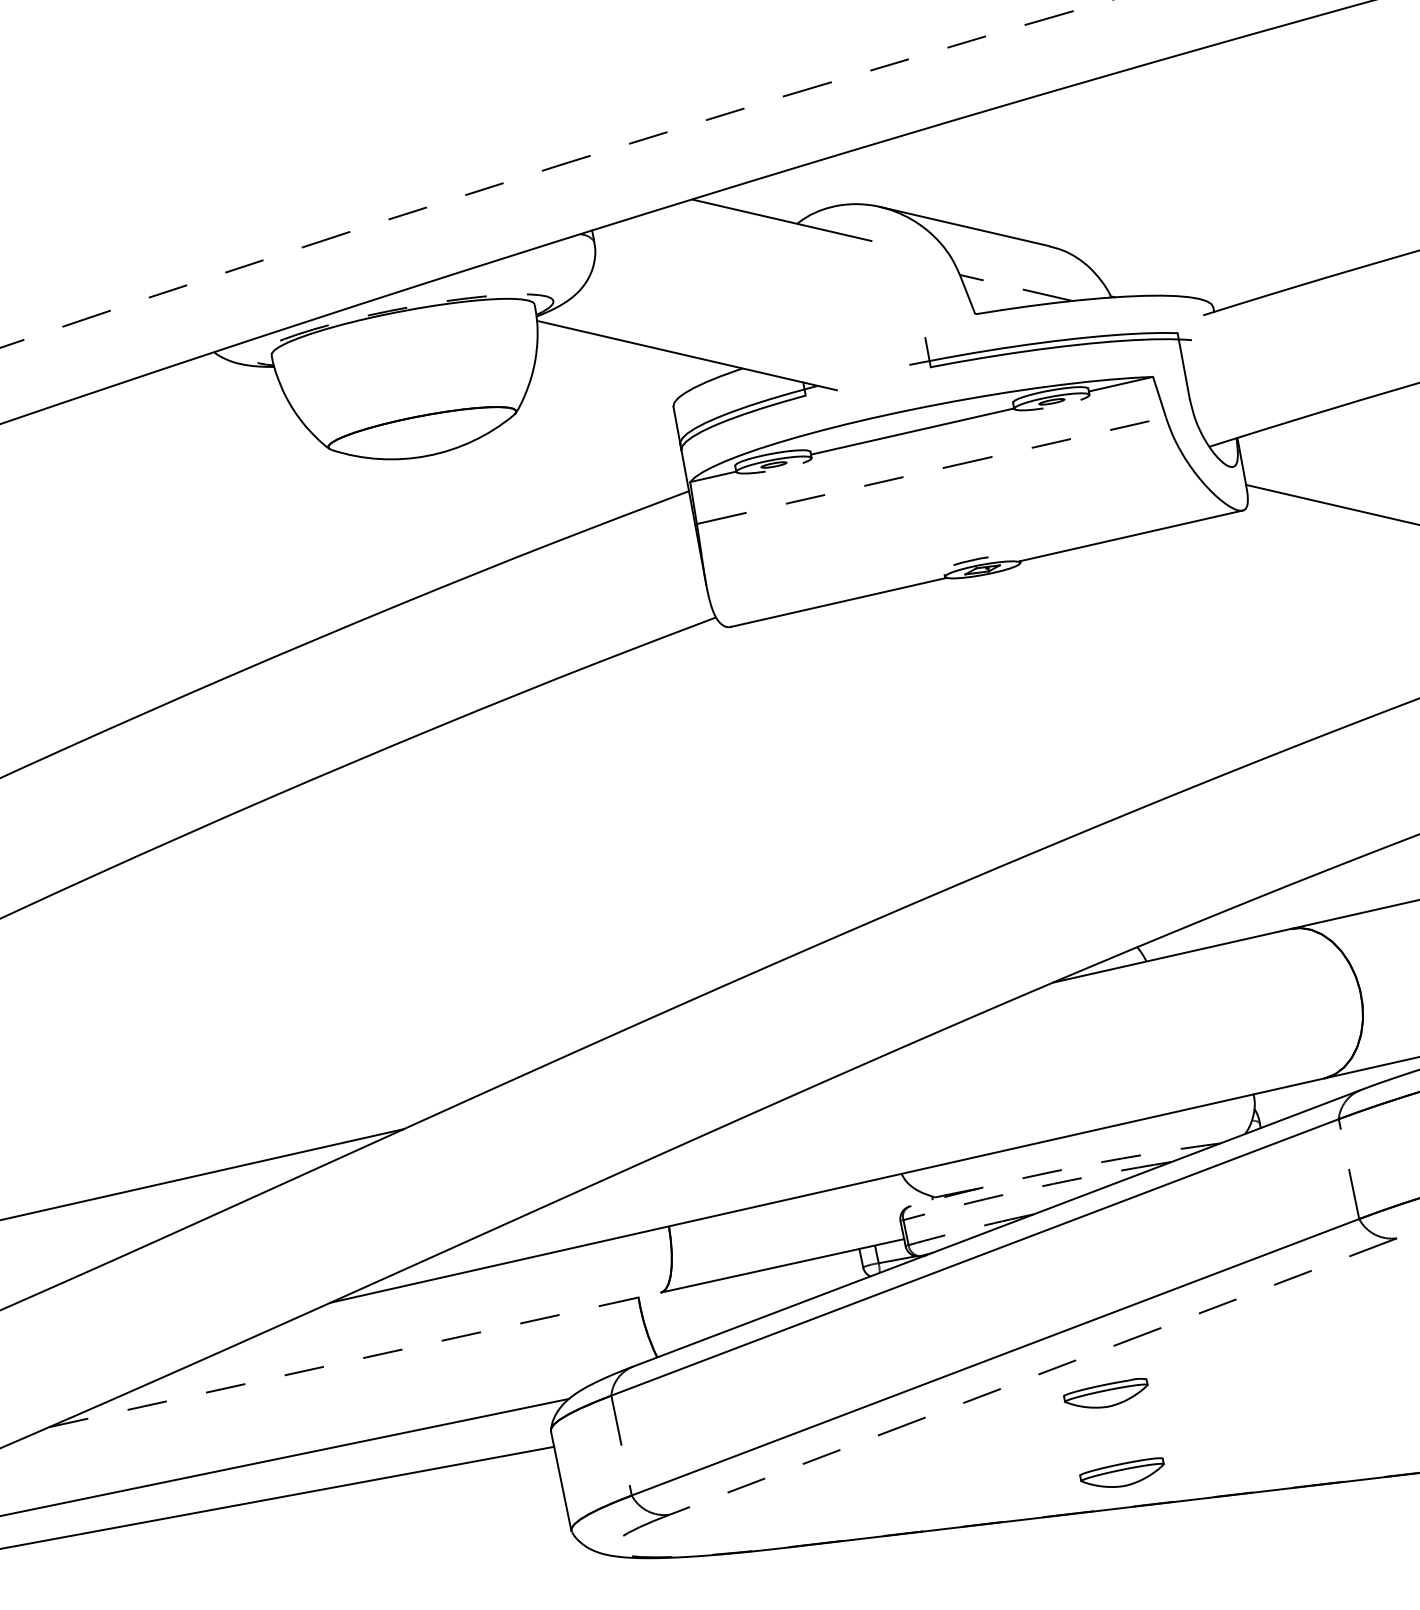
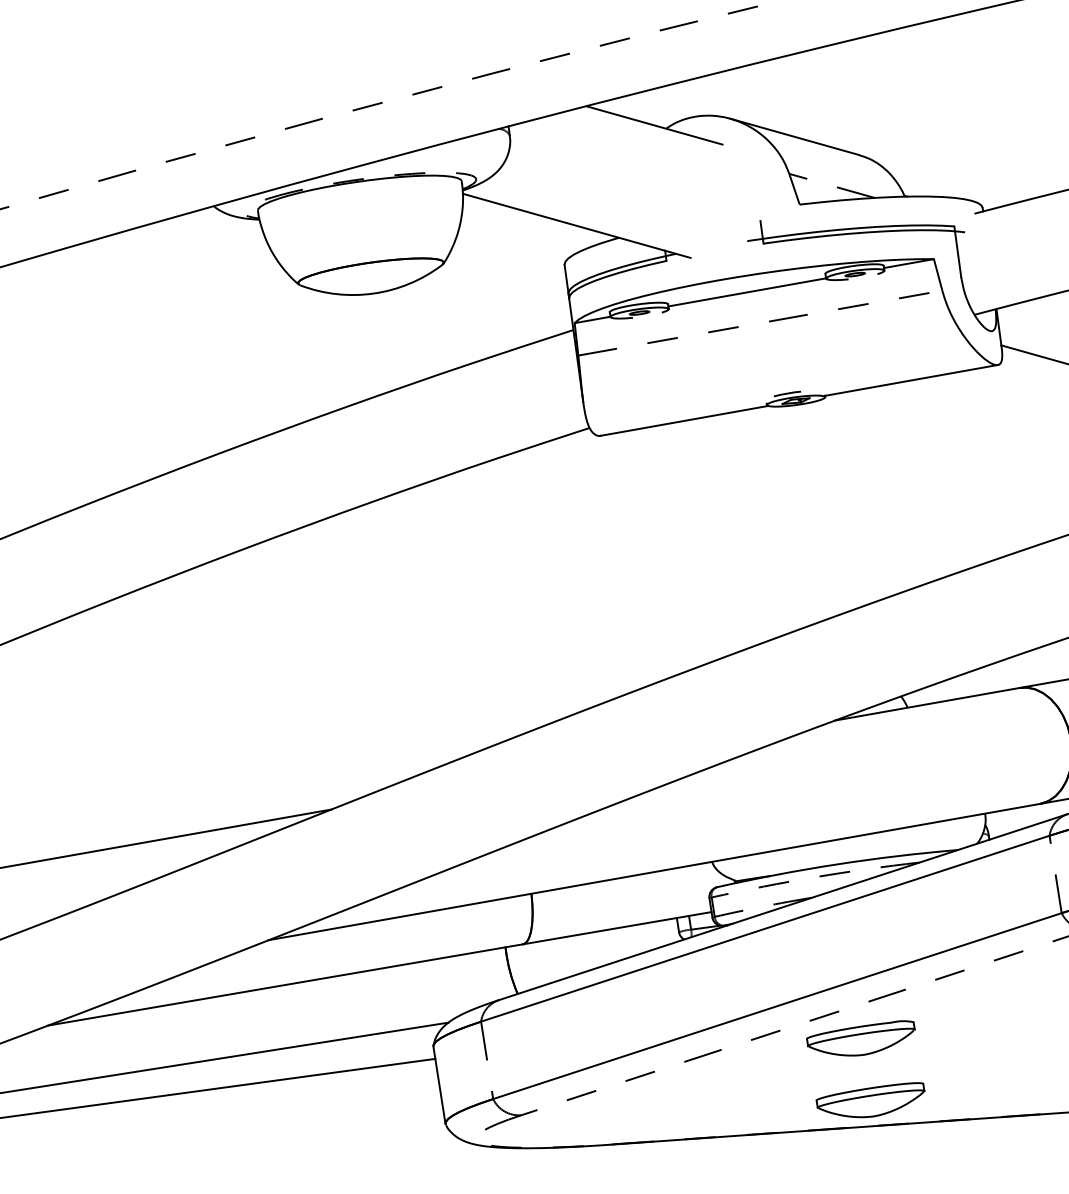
arc: (1064, 1169) -> (837, 864), dashed -> solid
line: (355, 1359) -> (285, 984), dashed -> solid
part: (1105, 1393) -> (860, 1037), size x1.67
part: (1121, 1472) -> (869, 1099), size x1.67

